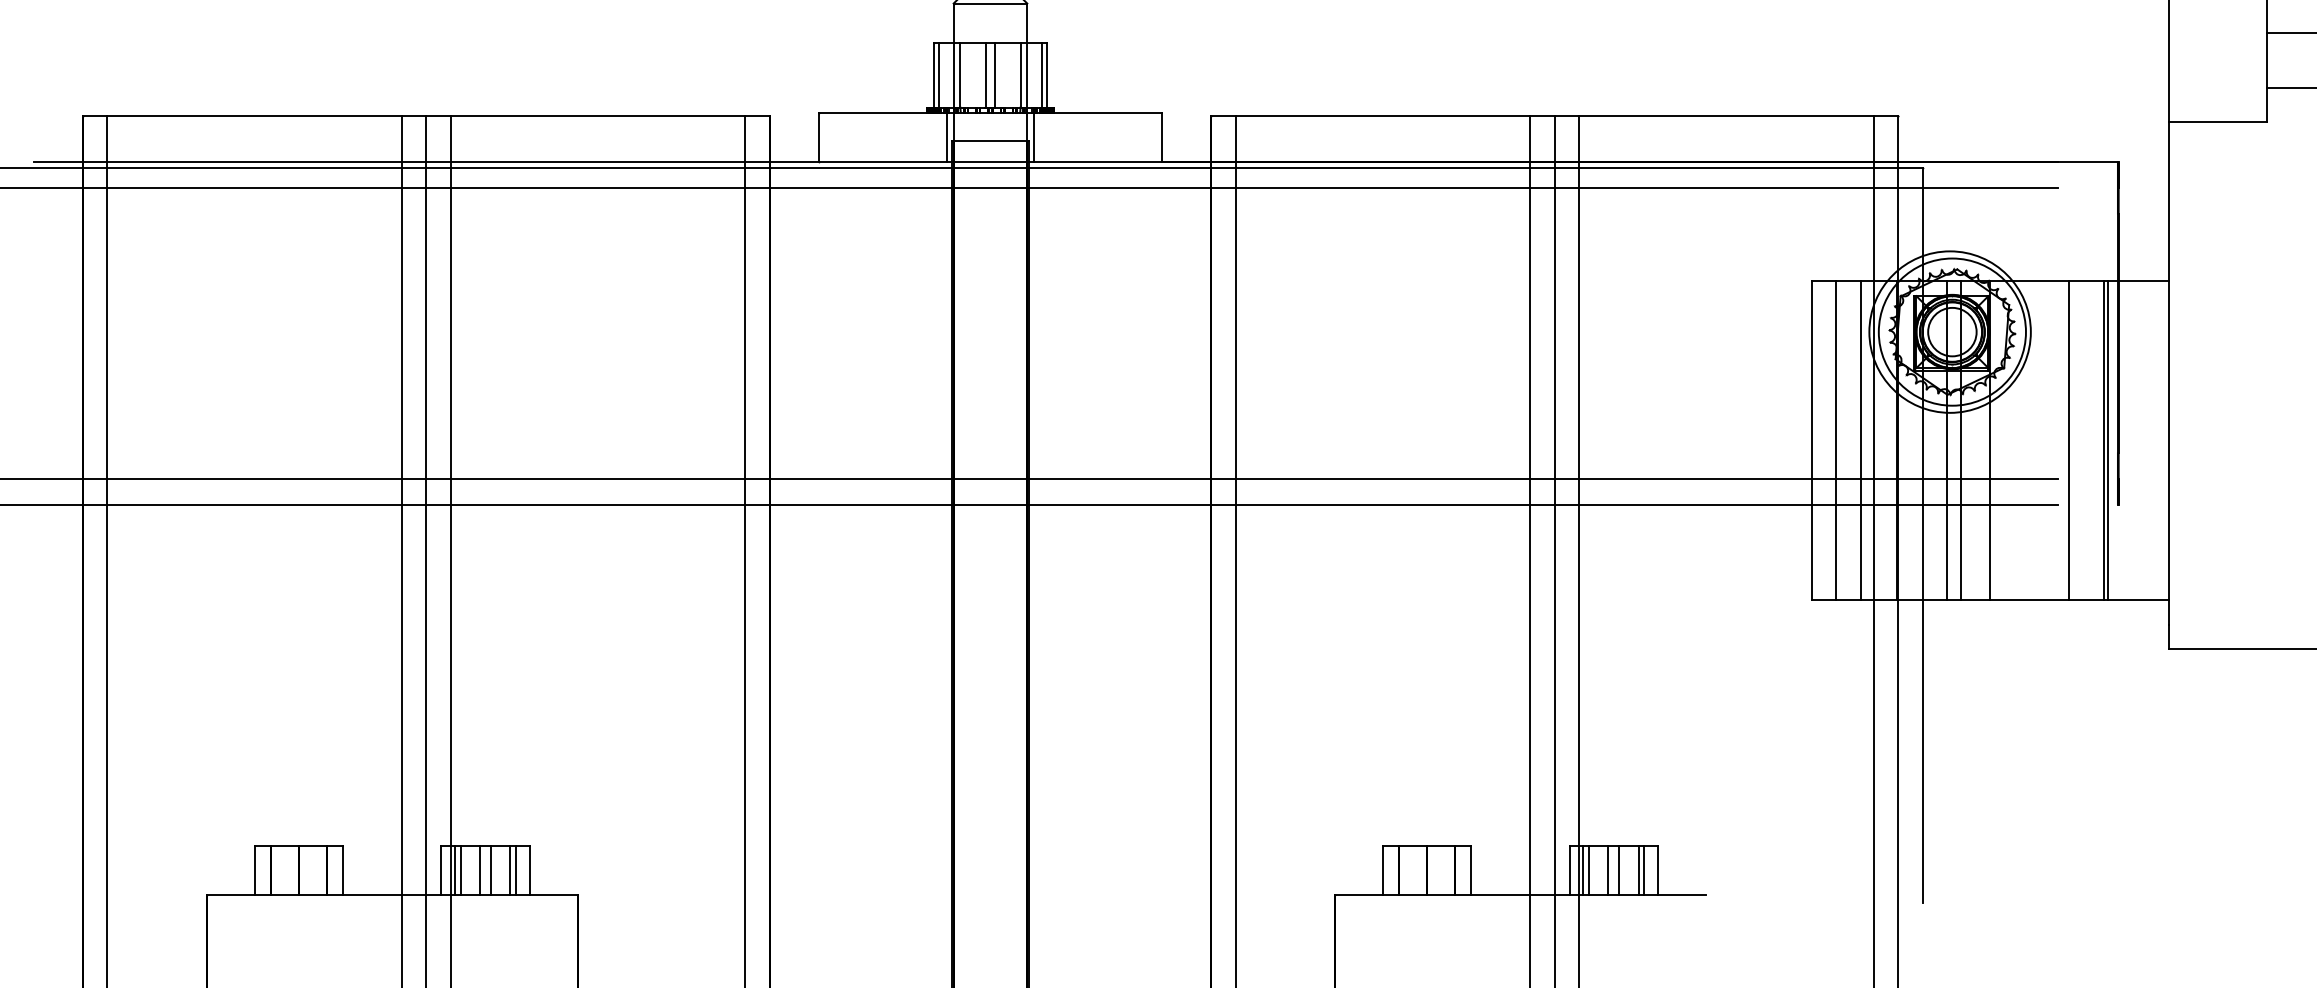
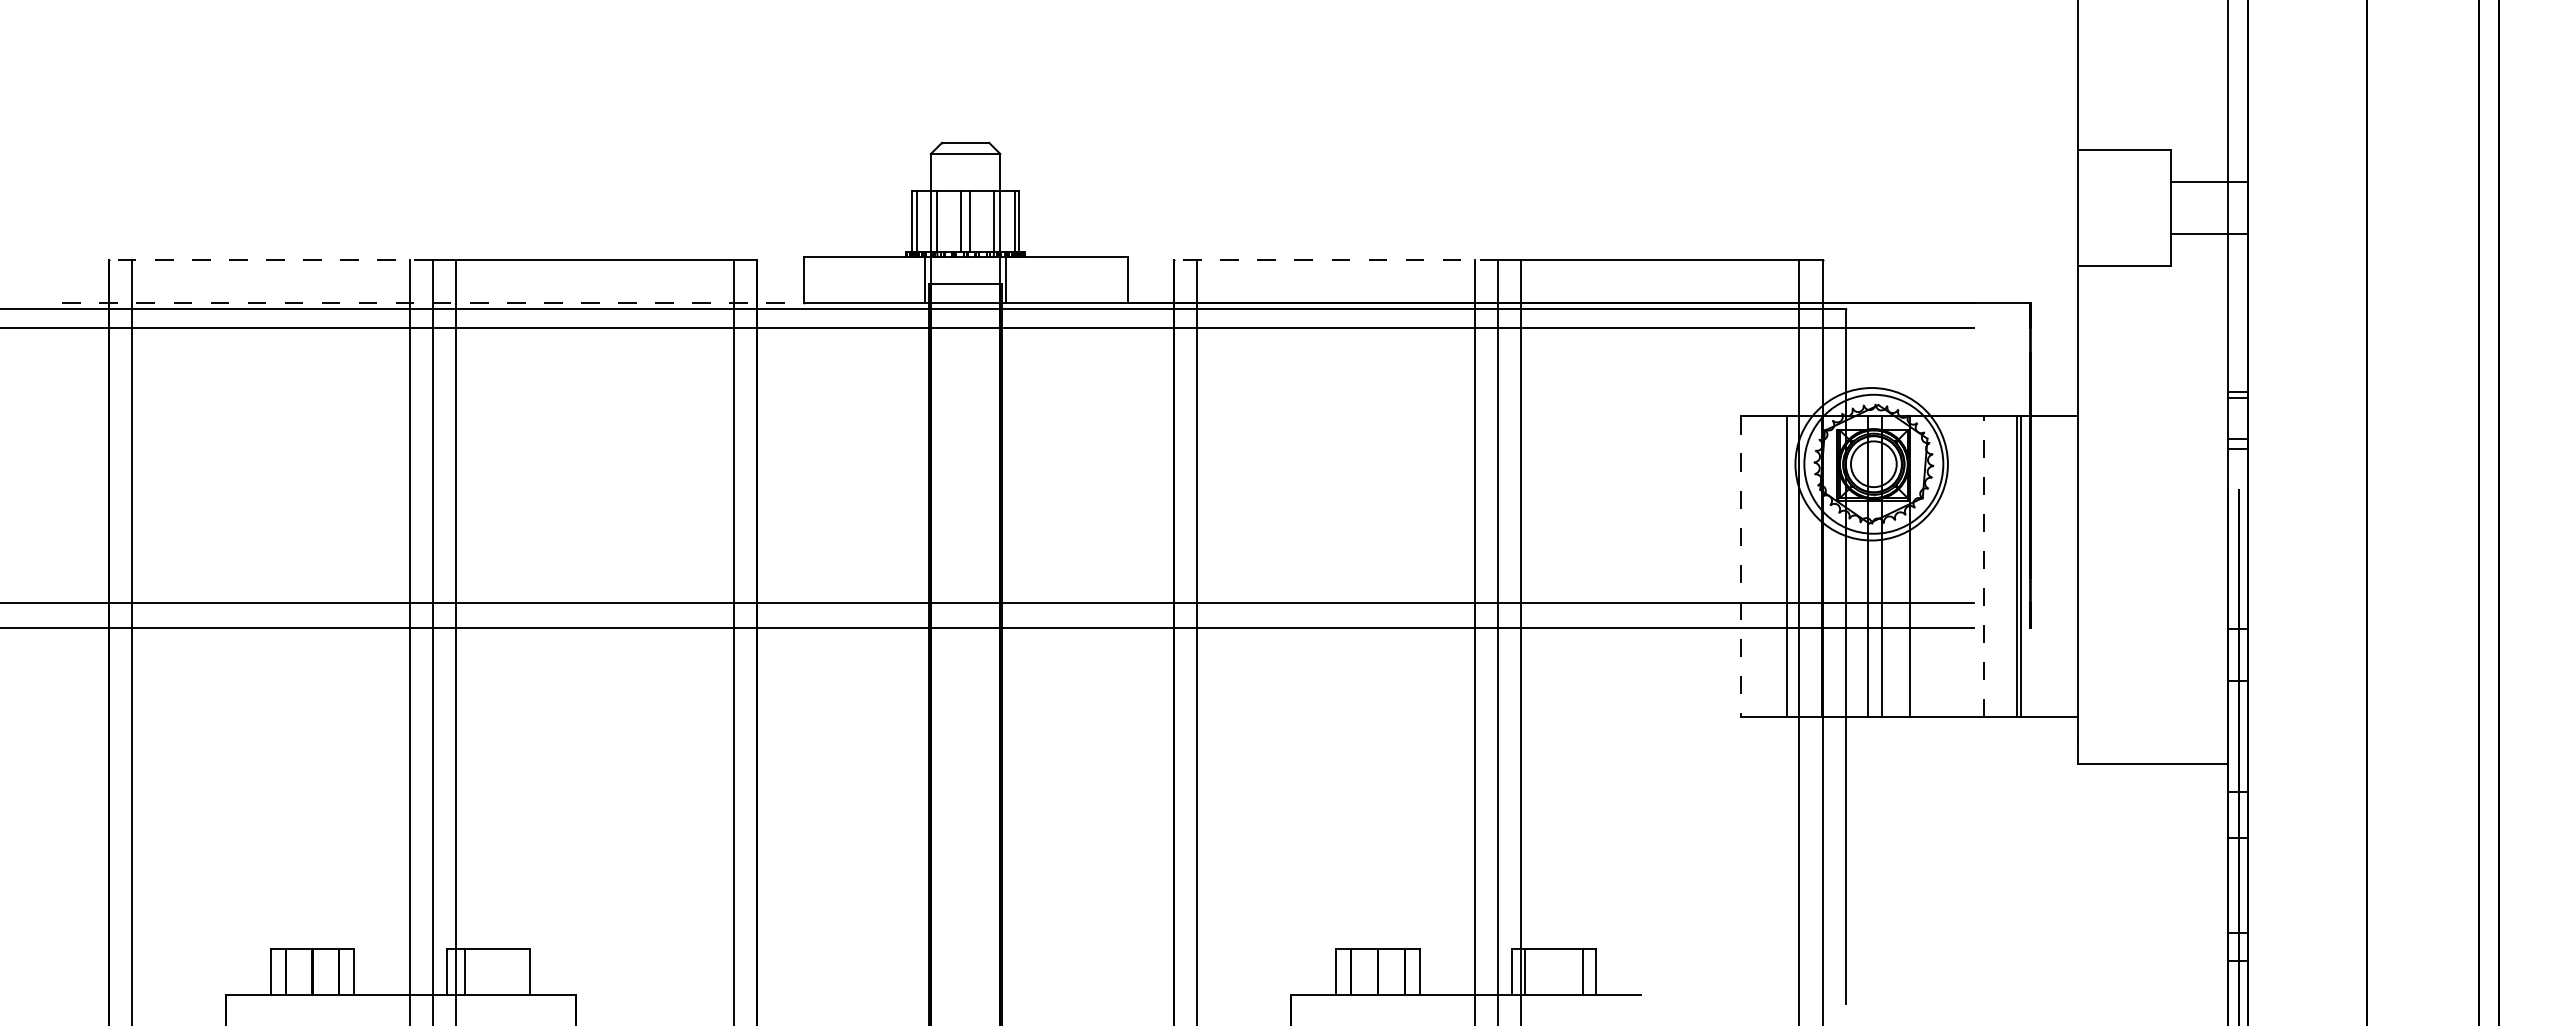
line: (254, 116) -> (270, 260), solid -> dashed
line: (1382, 116) -> (1335, 260), solid -> dashed
line: (425, 161) -> (432, 303), solid -> dashed
line: (1812, 440) -> (1741, 566), solid -> dashed
line: (1836, 440) -> (1764, 566), removed
line: (2069, 440) -> (1984, 566), solid -> dashed
line: (454, 870) -> (459, 972), removed
line: (479, 870) -> (483, 972), removed
line: (491, 870) -> (494, 972), removed
line: (510, 870) -> (512, 972), removed
line: (515, 870) -> (517, 972), removed
line: (1588, 870) -> (1530, 972), removed
line: (1607, 870) -> (1548, 972), removed
line: (1619, 870) -> (1559, 972), removed
line: (1638, 870) -> (1577, 972), removed

